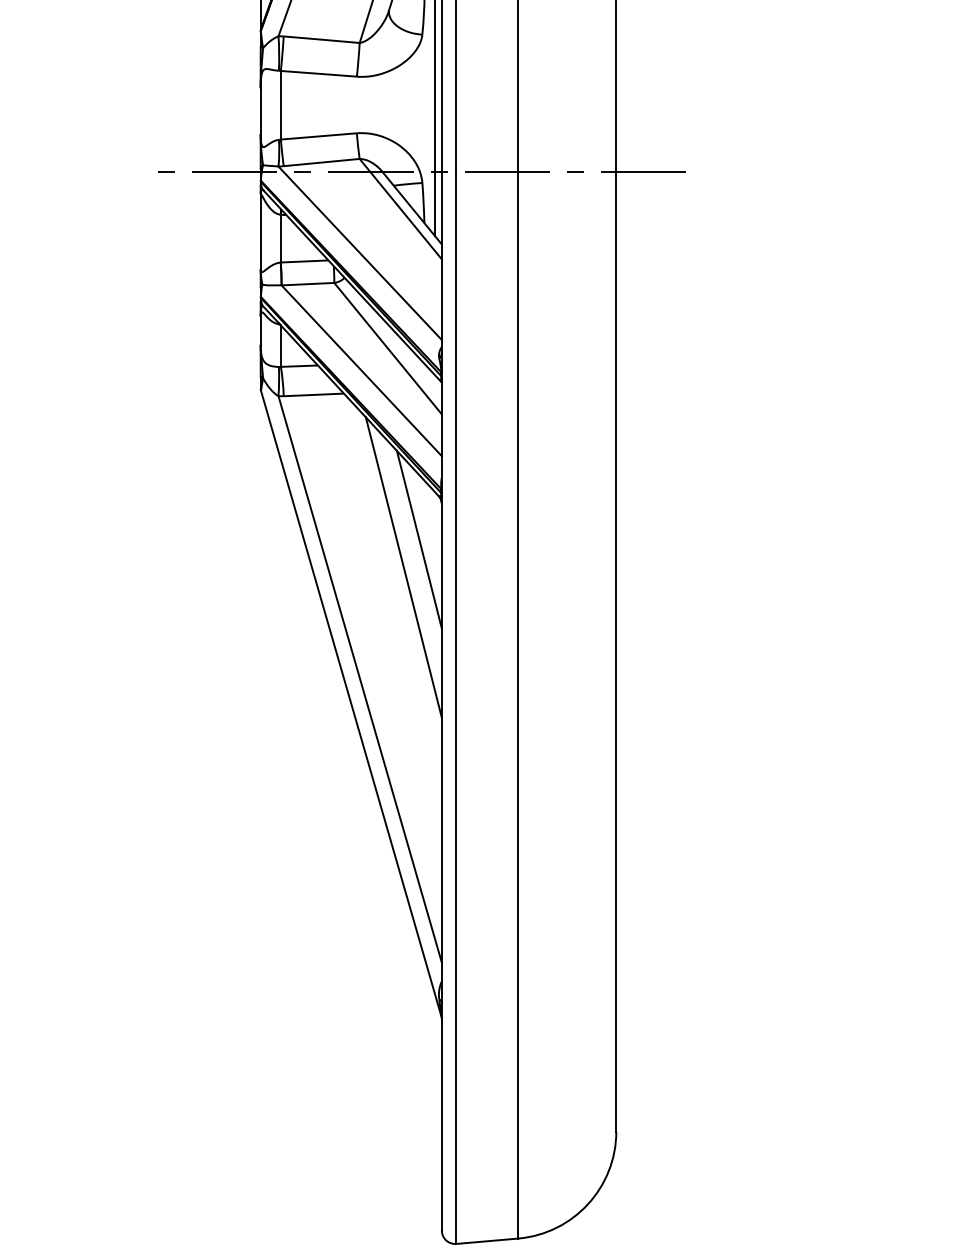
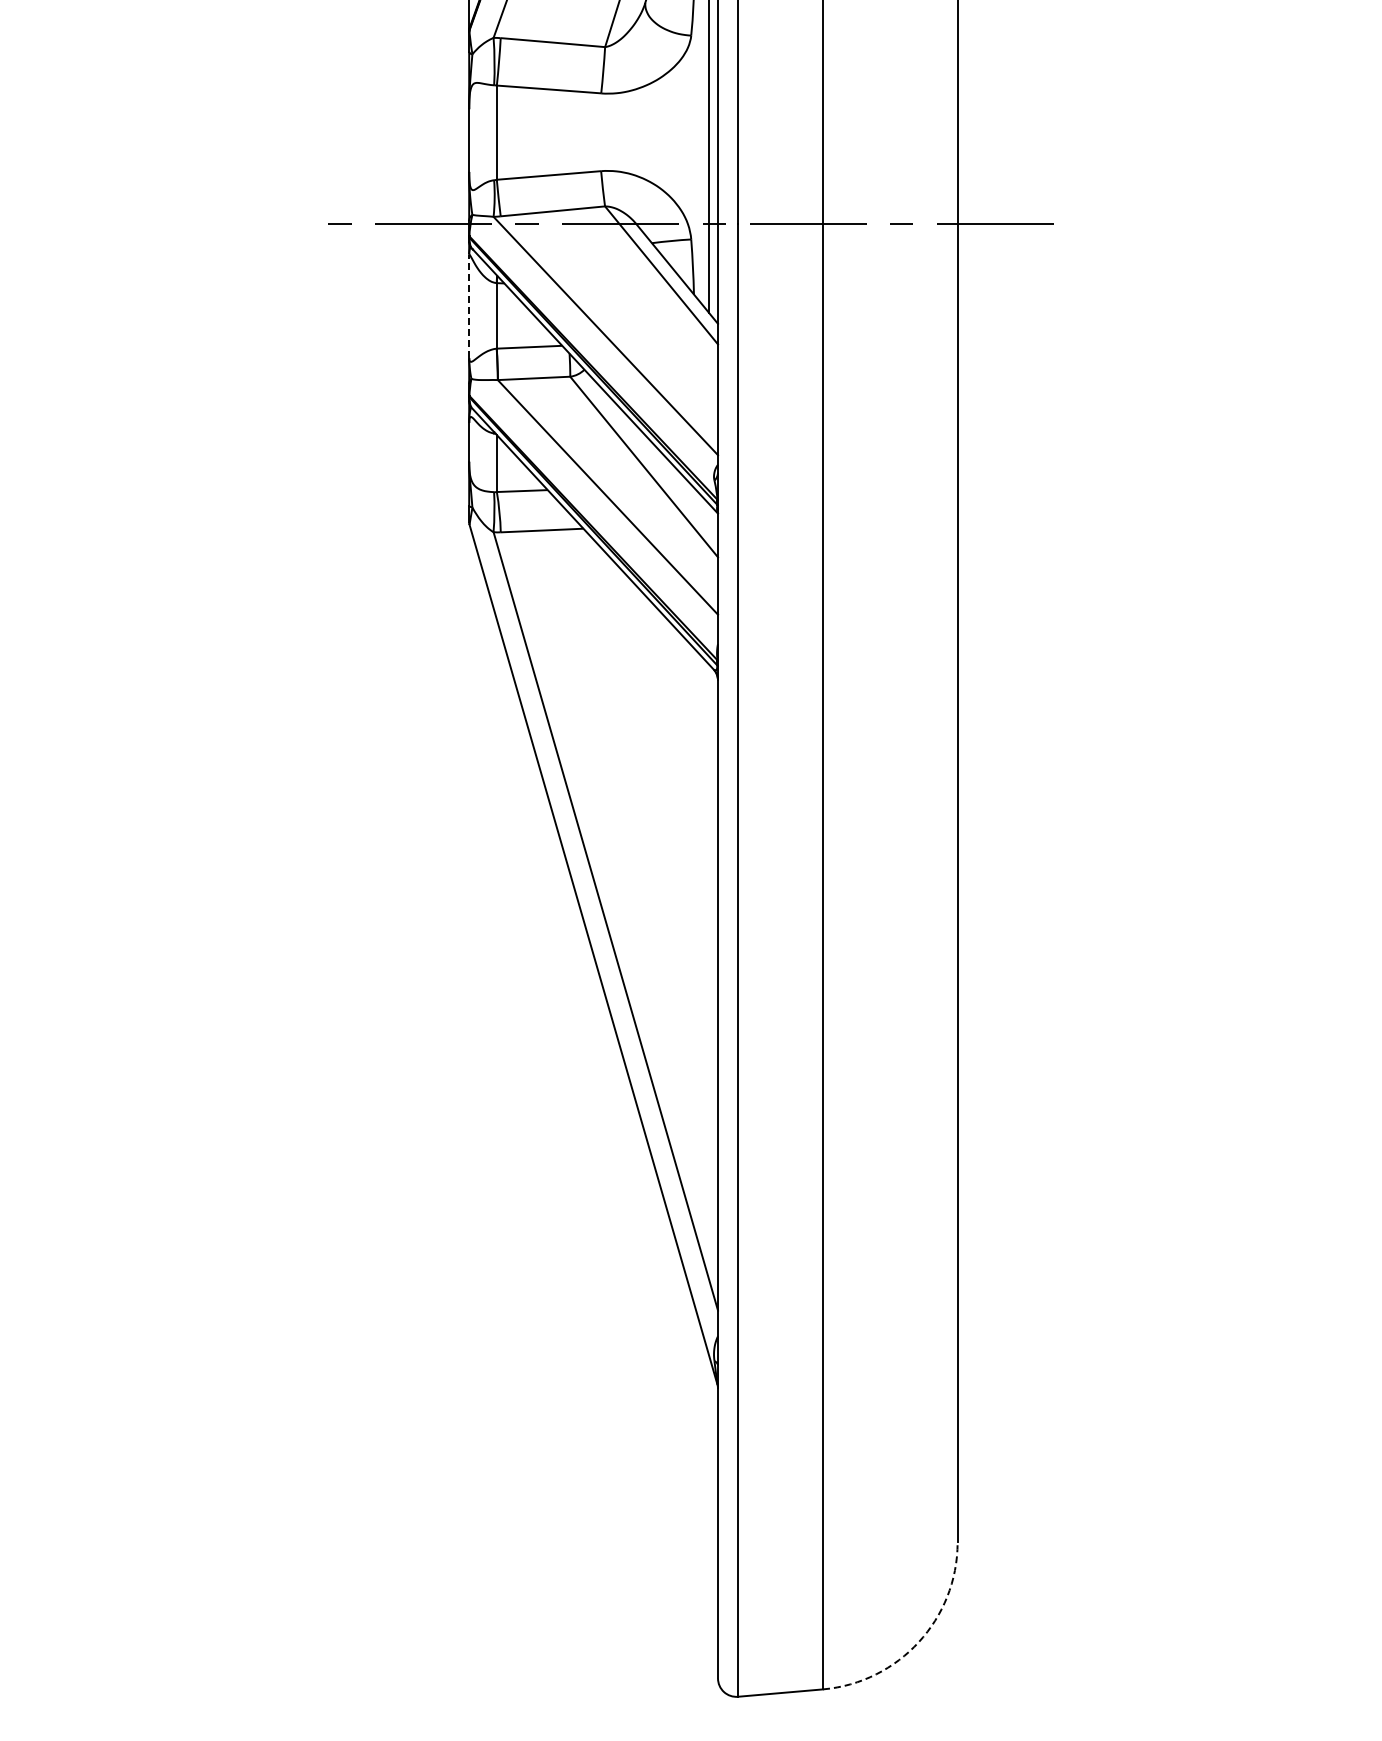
line: (260, 231) -> (469, 306), solid -> dashed
line: (419, 539) -> (687, 729), removed
line: (403, 567) -> (665, 767), removed
arc: (587, 1204) -> (918, 1642), solid -> dashed

